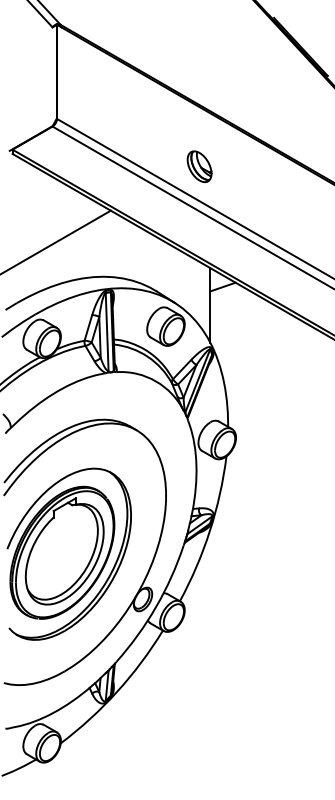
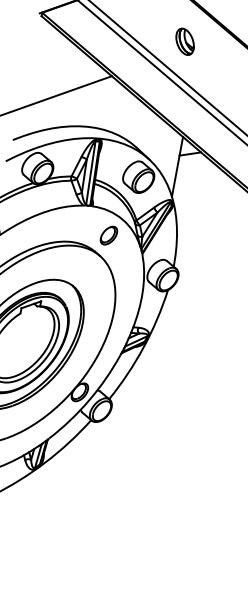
part: (199, 166) -> (185, 41), moved
part: (142, 403) -> (108, 235), added

